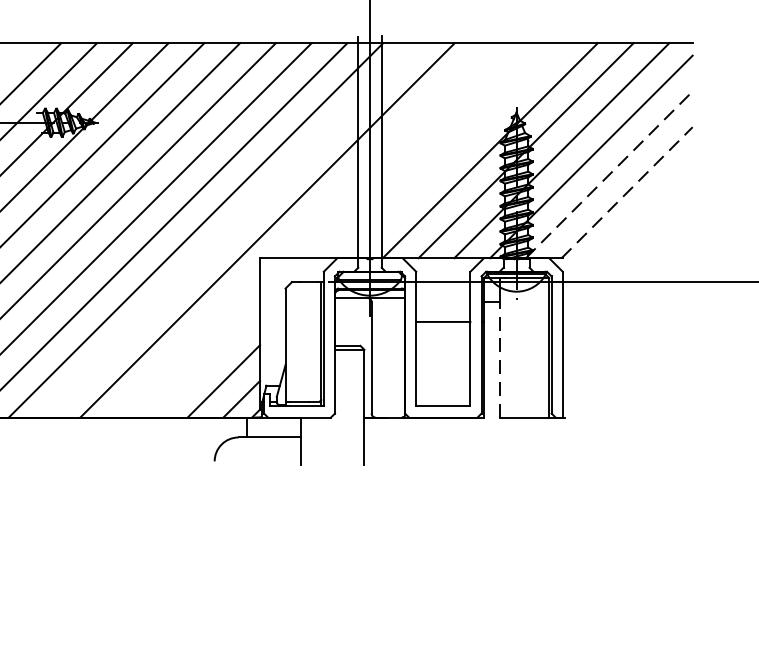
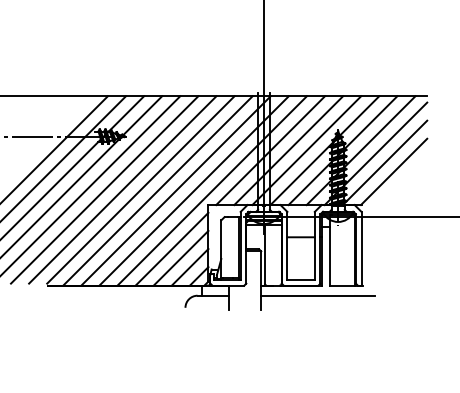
line: (382, 150) -> (270, 150), added
line: (418, 150) -> (288, 150), added
line: (453, 150) -> (306, 150), added
line: (610, 174) -> (385, 162), dashed -> solid
line: (627, 191) -> (394, 171), dashed -> solid
line: (230, 229) -> (193, 190), added
line: (187, 344) -> (171, 248), added
line: (499, 357) -> (329, 255), dashed -> solid
line: (204, 361) -> (180, 257), added
line: (475, 437) -> (317, 295), added

